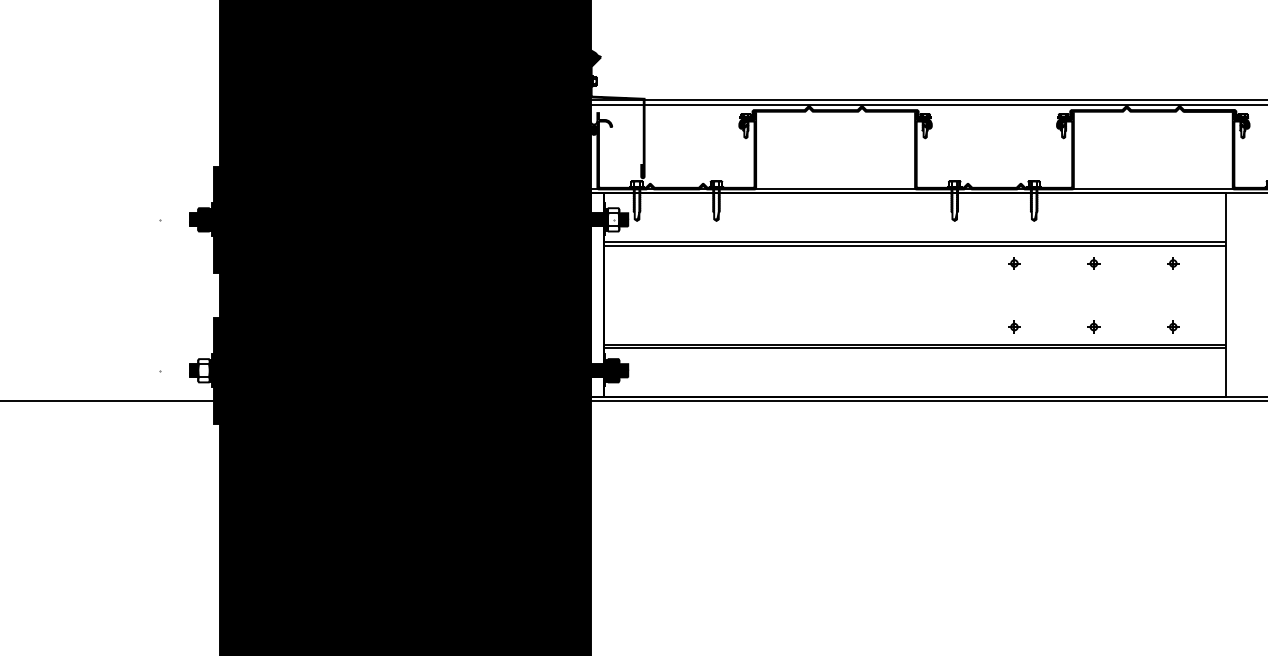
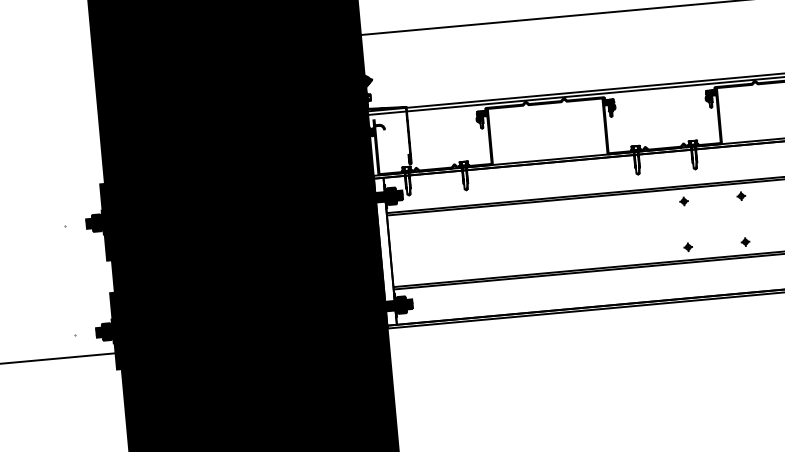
fill: (613, 219) -> (392, 196), added
fill: (203, 370) -> (106, 331), added

